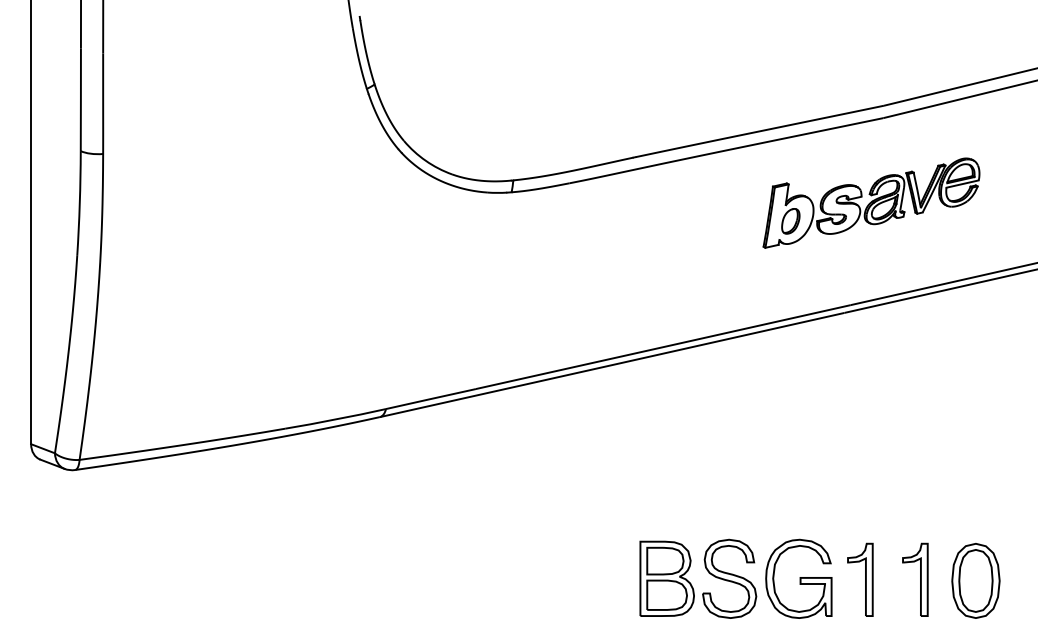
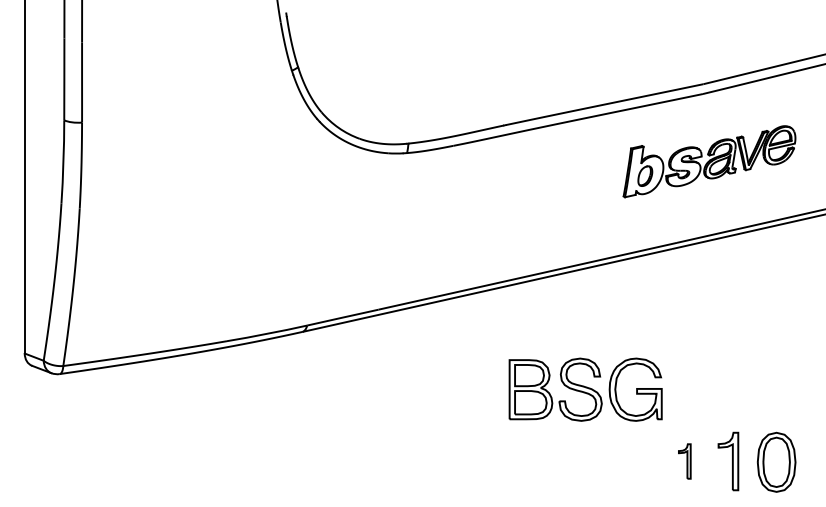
part: (871, 202) -> (709, 161), moved
part: (735, 578) -> (585, 389), moved
part: (860, 579) -> (684, 461), size x0.6

